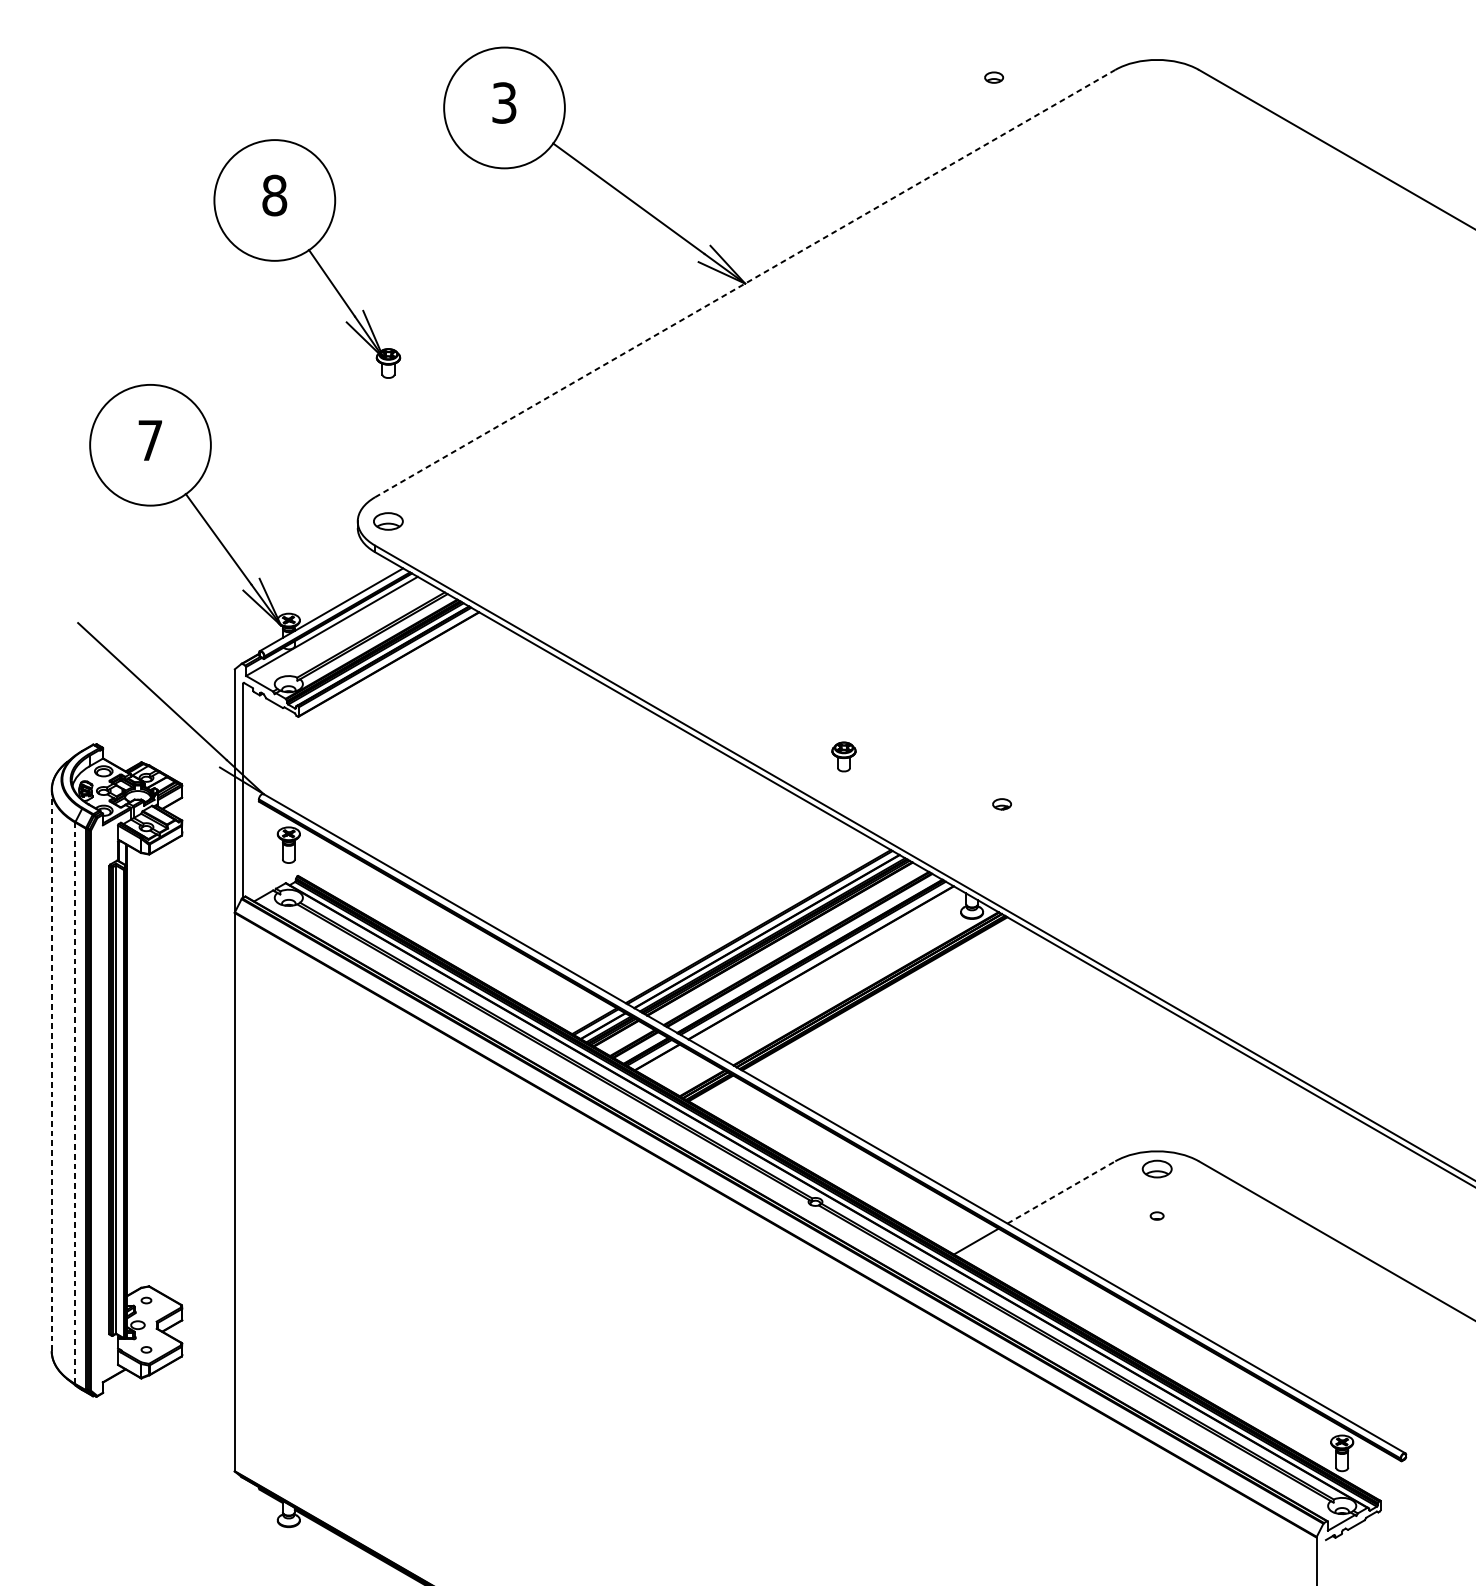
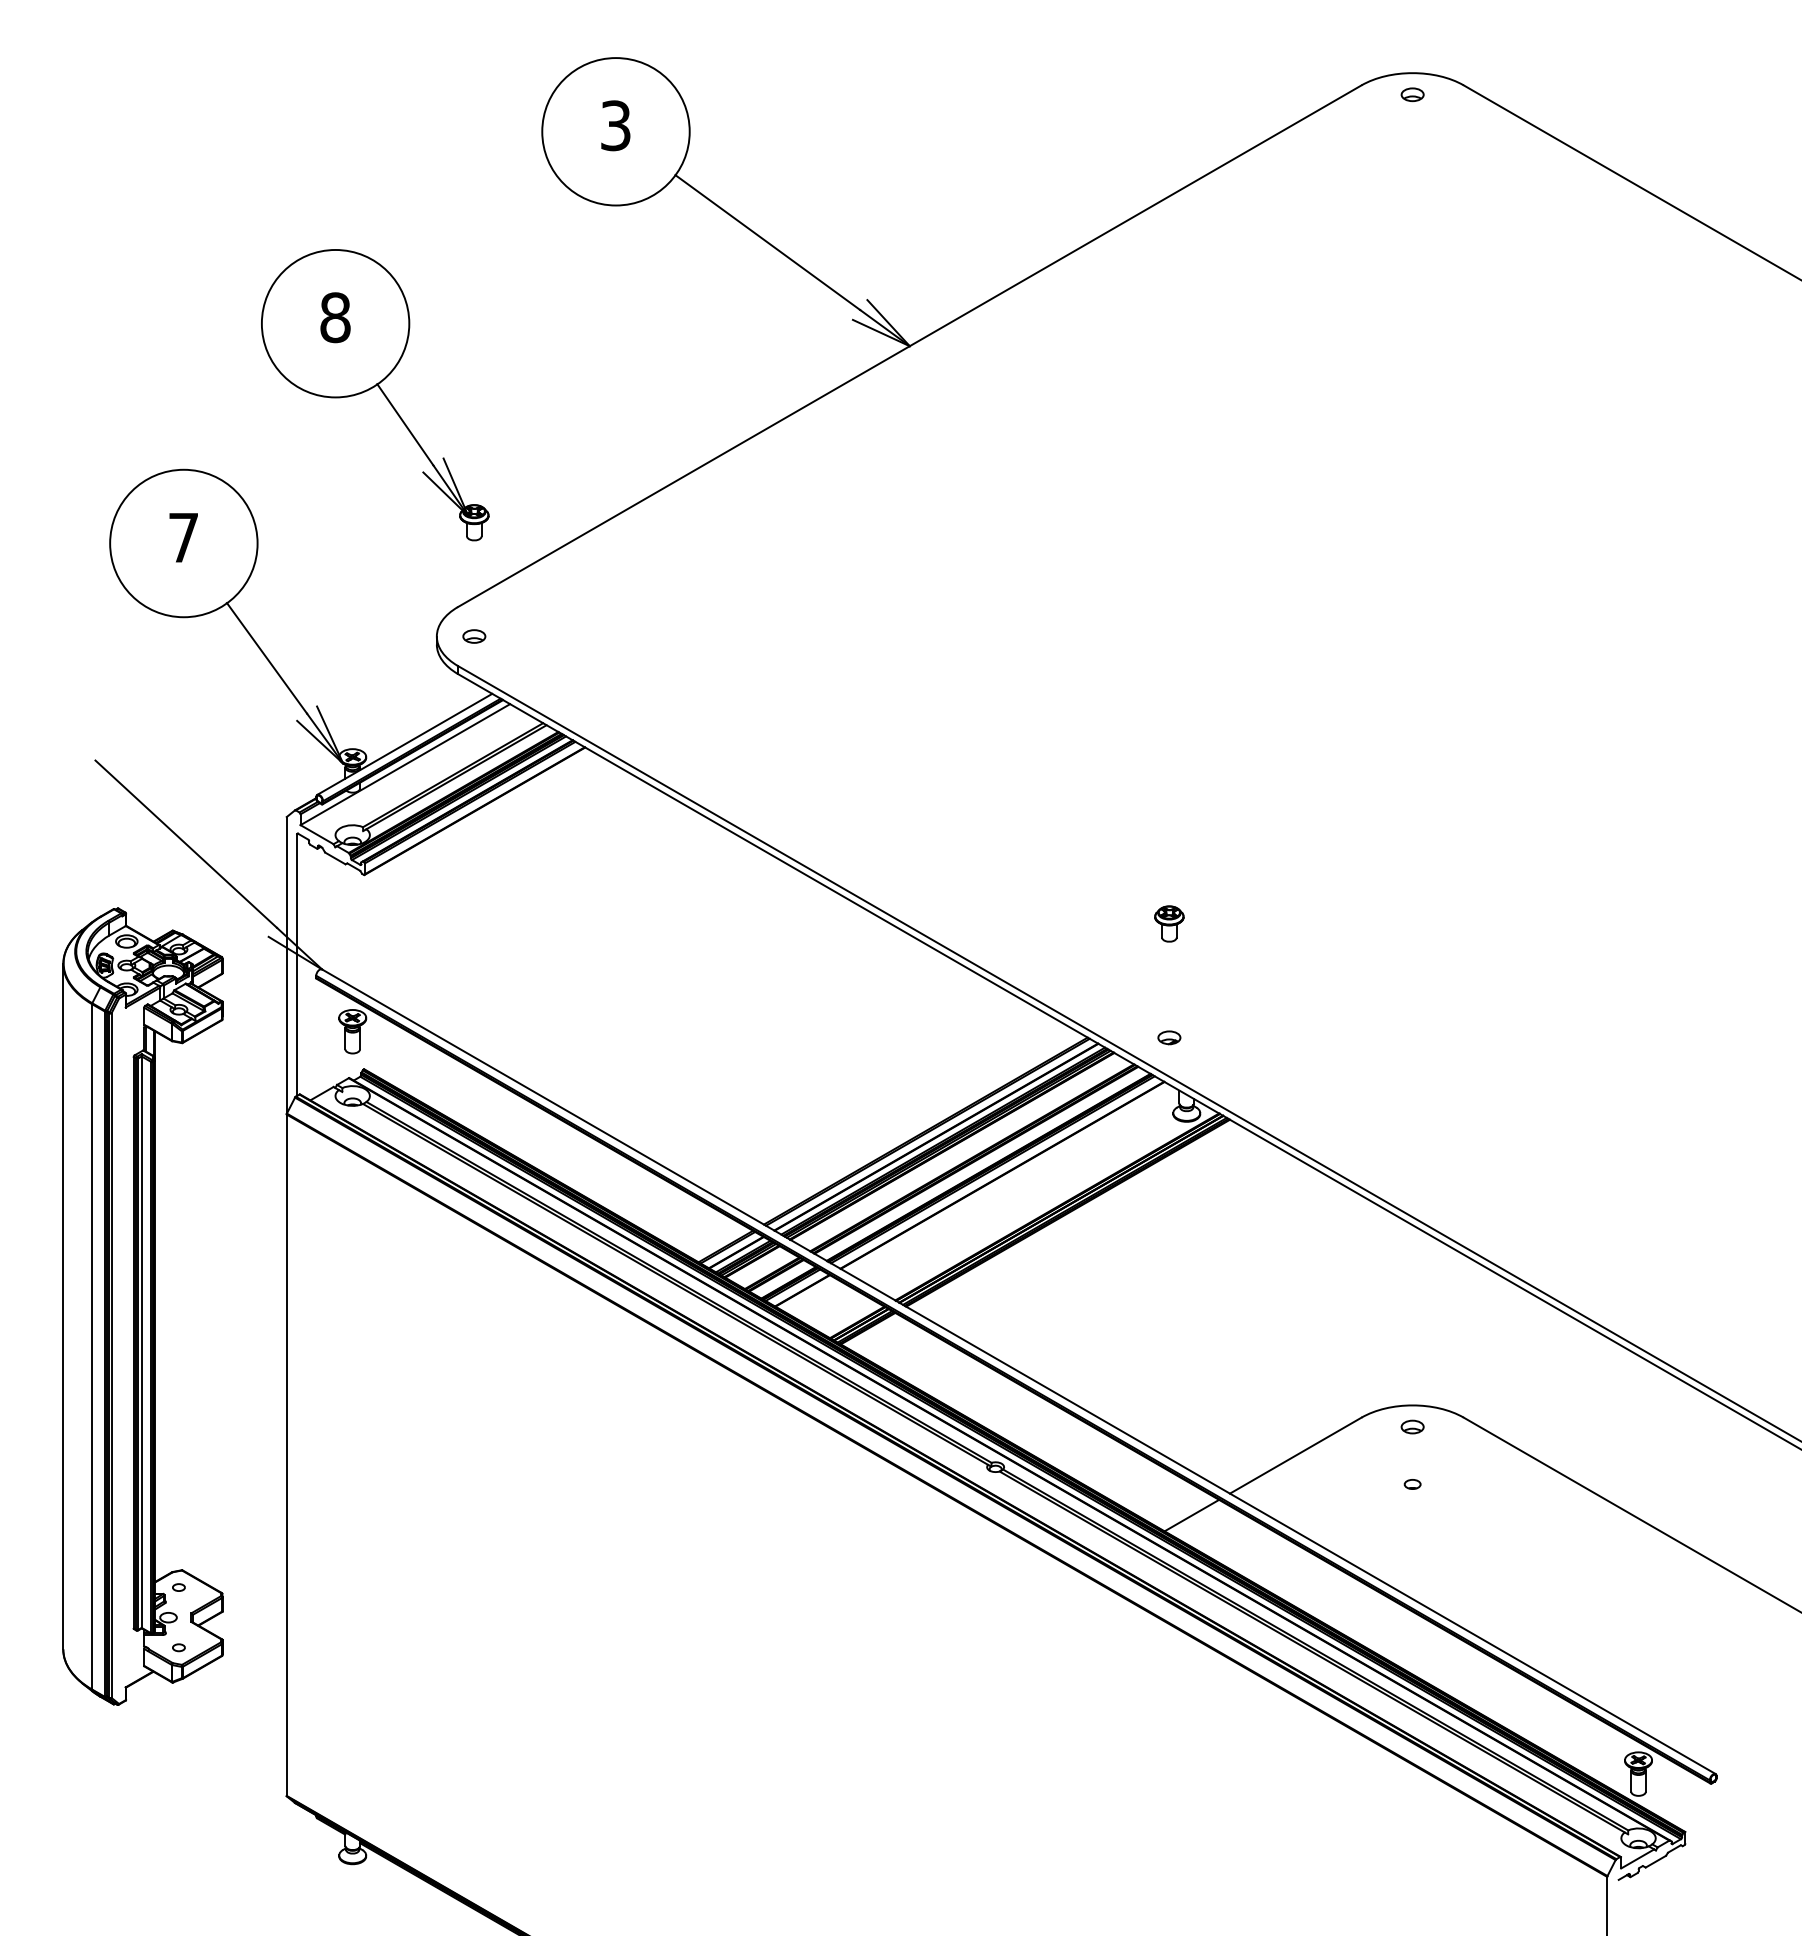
part: (994, 77) -> (1412, 94), moved
part: (312, 256) -> (381, 392), moved
line: (744, 283) -> (909, 346), dashed -> solid
part: (388, 521) -> (474, 636), size x0.62
part: (844, 756) -> (1169, 923), moved
part: (1002, 804) -> (1169, 1037), moved
line: (51, 1070) -> (63, 1306), dashed -> solid
line: (75, 1103) -> (92, 1346), dashed -> solid
part: (1157, 1168) -> (1412, 1426), size x0.62
line: (1061, 1192) -> (1295, 1455), dashed -> solid

